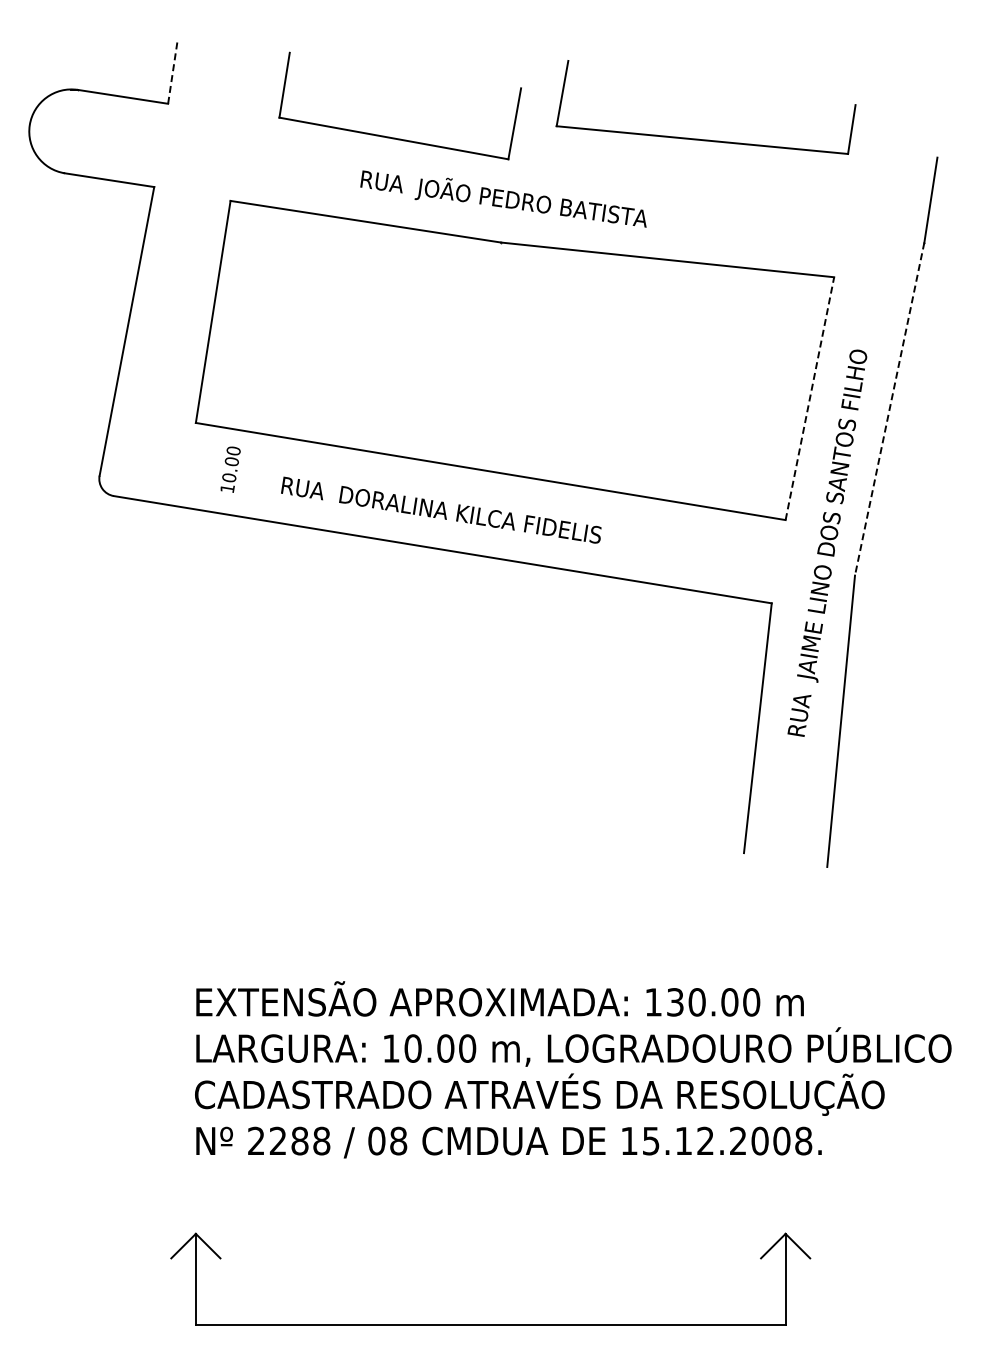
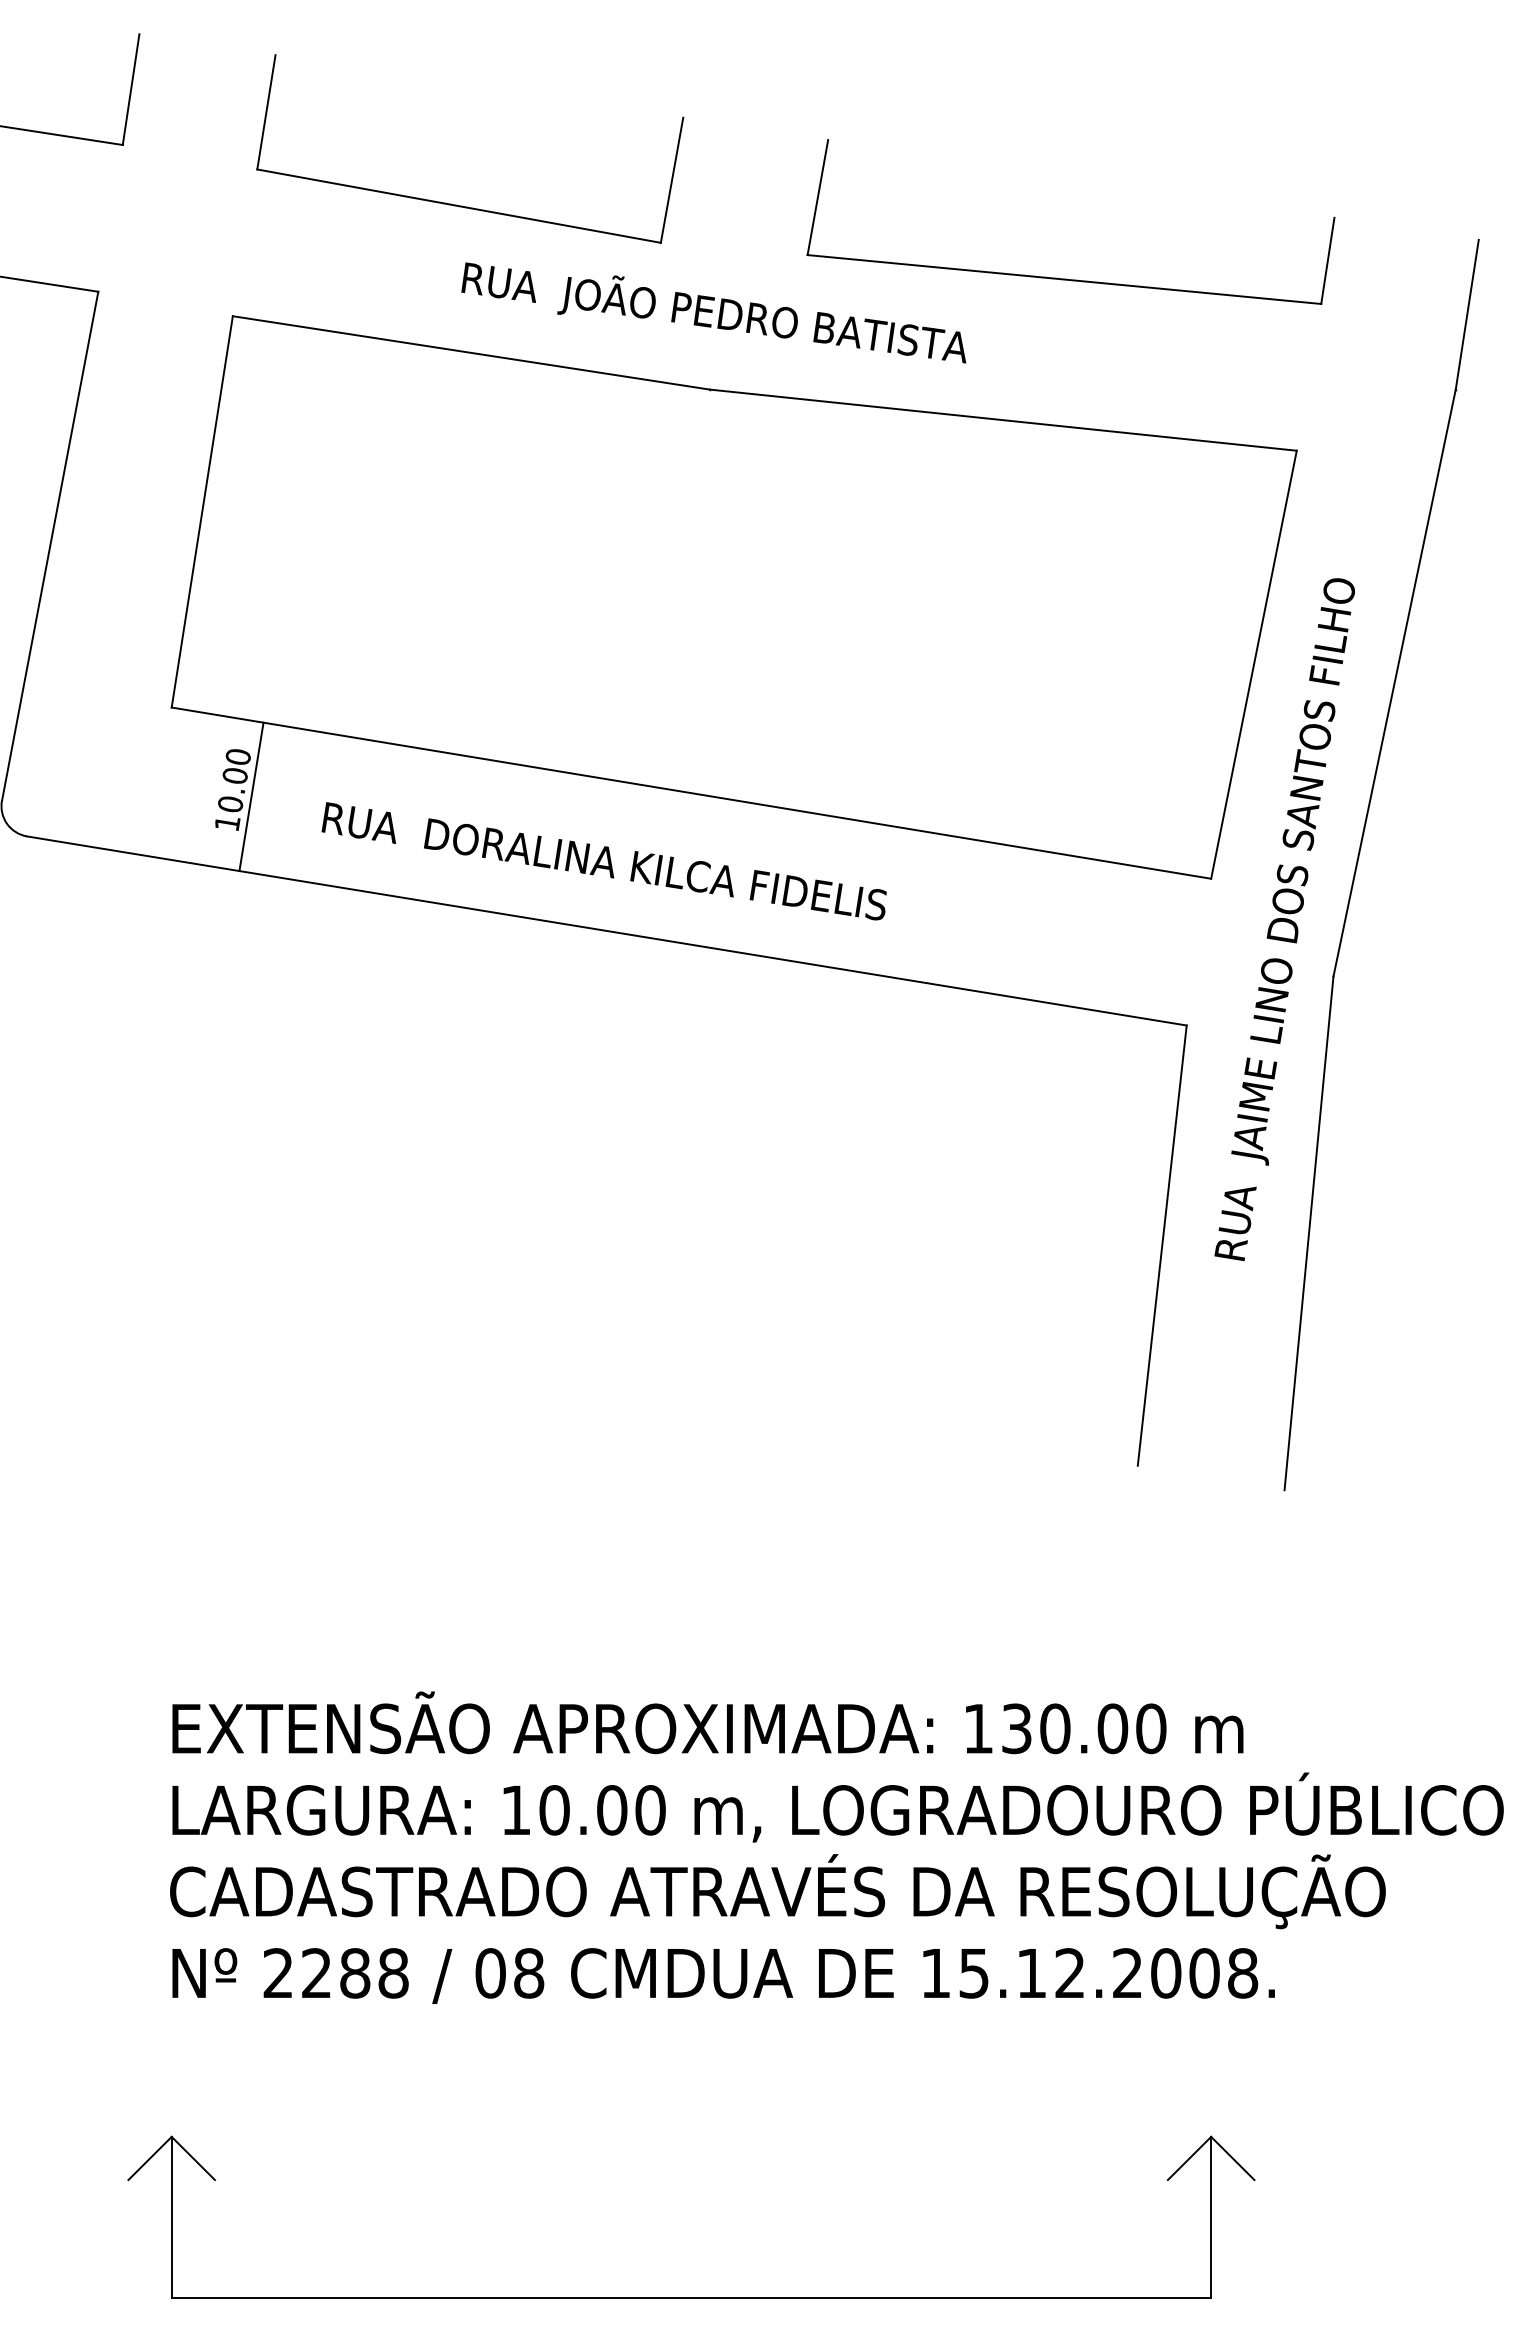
line: (172, 72) -> (130, 89), dashed -> solid
part: (395, 137) -> (461, 204), moved
part: (699, 138) -> (1059, 276), moved
line: (809, 398) -> (1253, 664), dashed -> solid
line: (889, 409) -> (1394, 683), dashed -> solid
line: (240, 473) -> (250, 796), added

